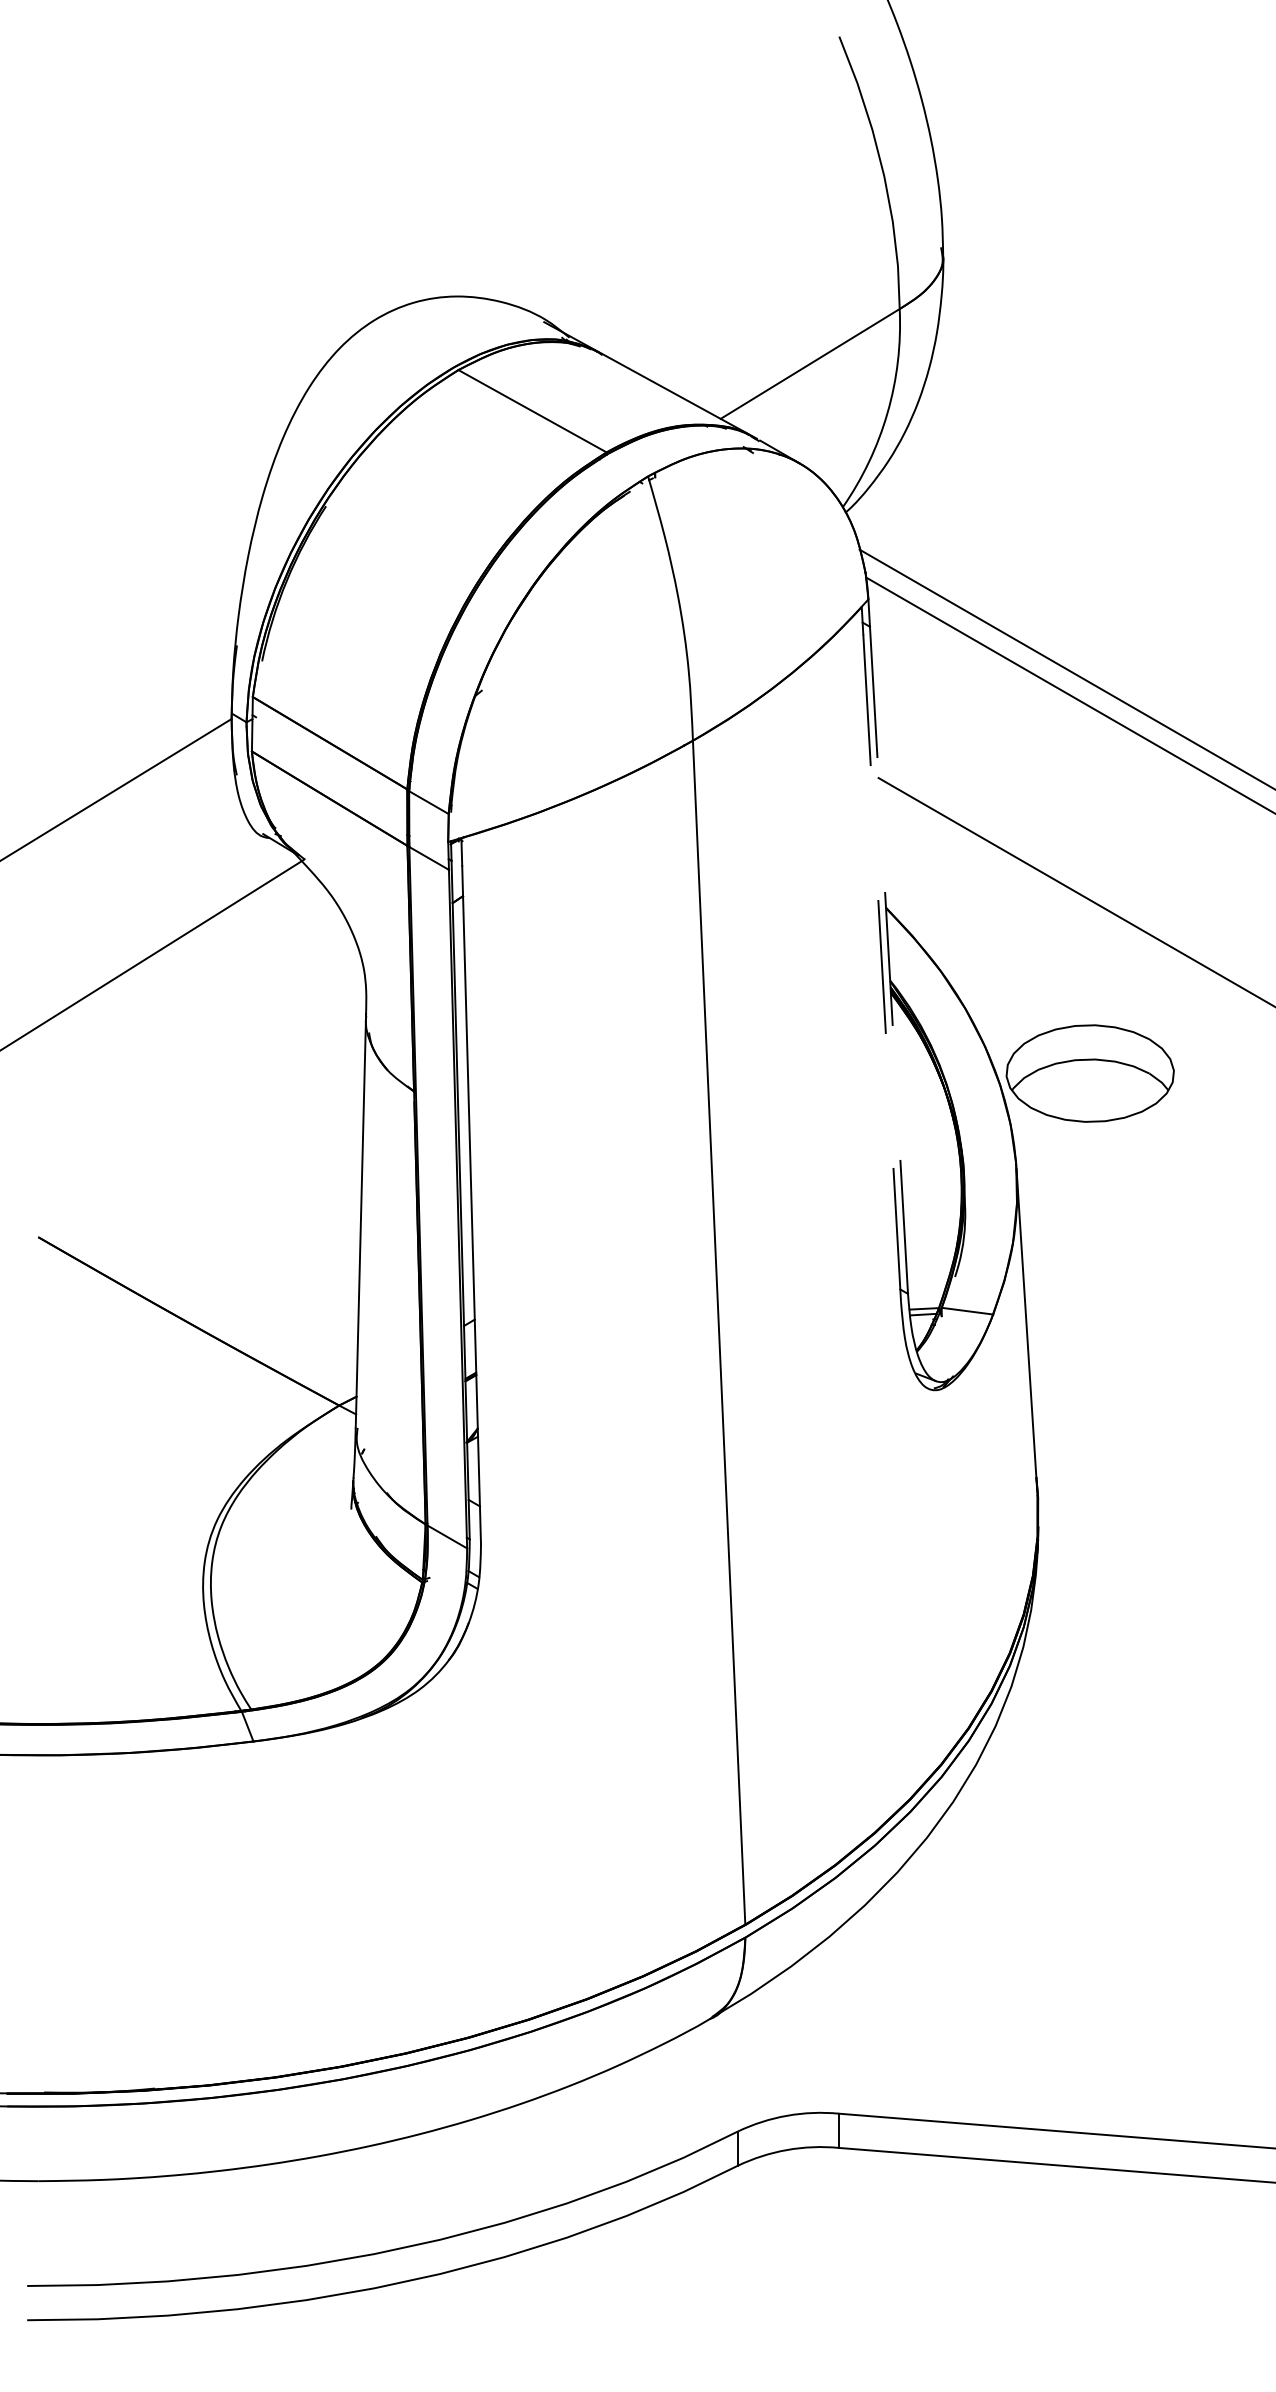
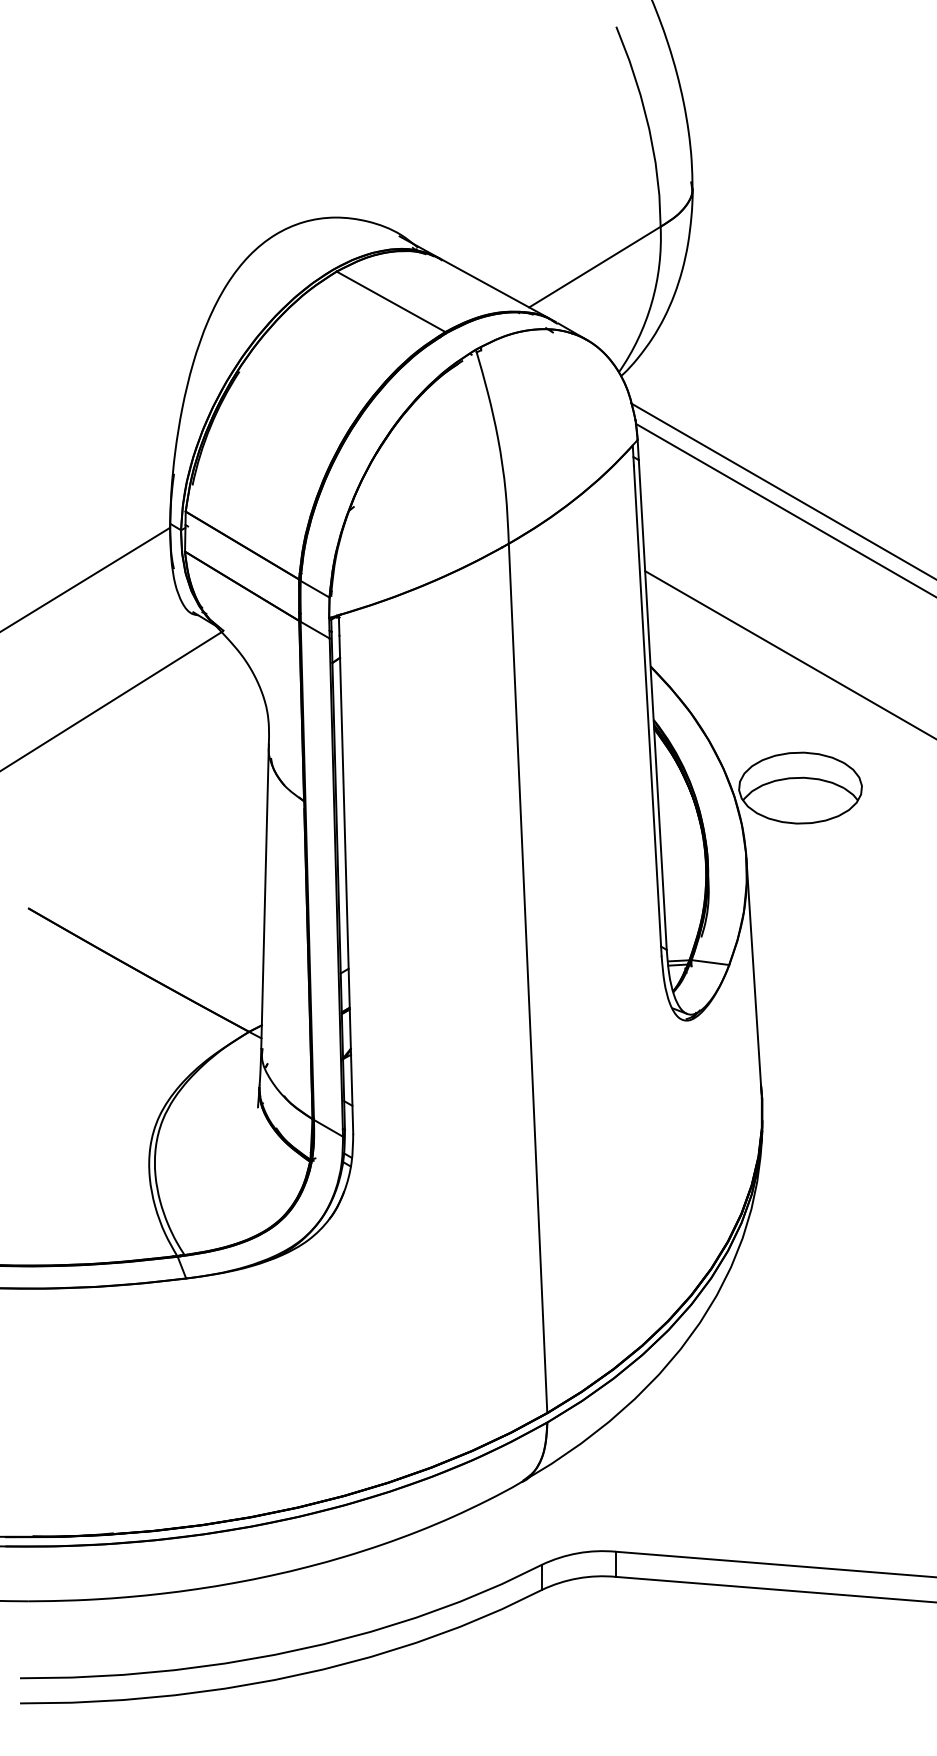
line: (888, 959) -> (652, 704), dashed -> solid
line: (882, 967) -> (648, 710), dashed -> solid

